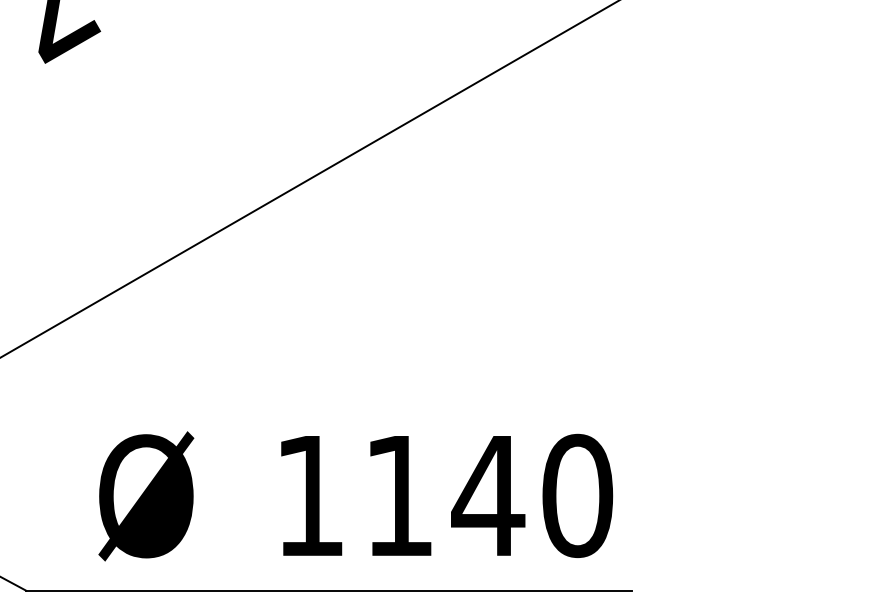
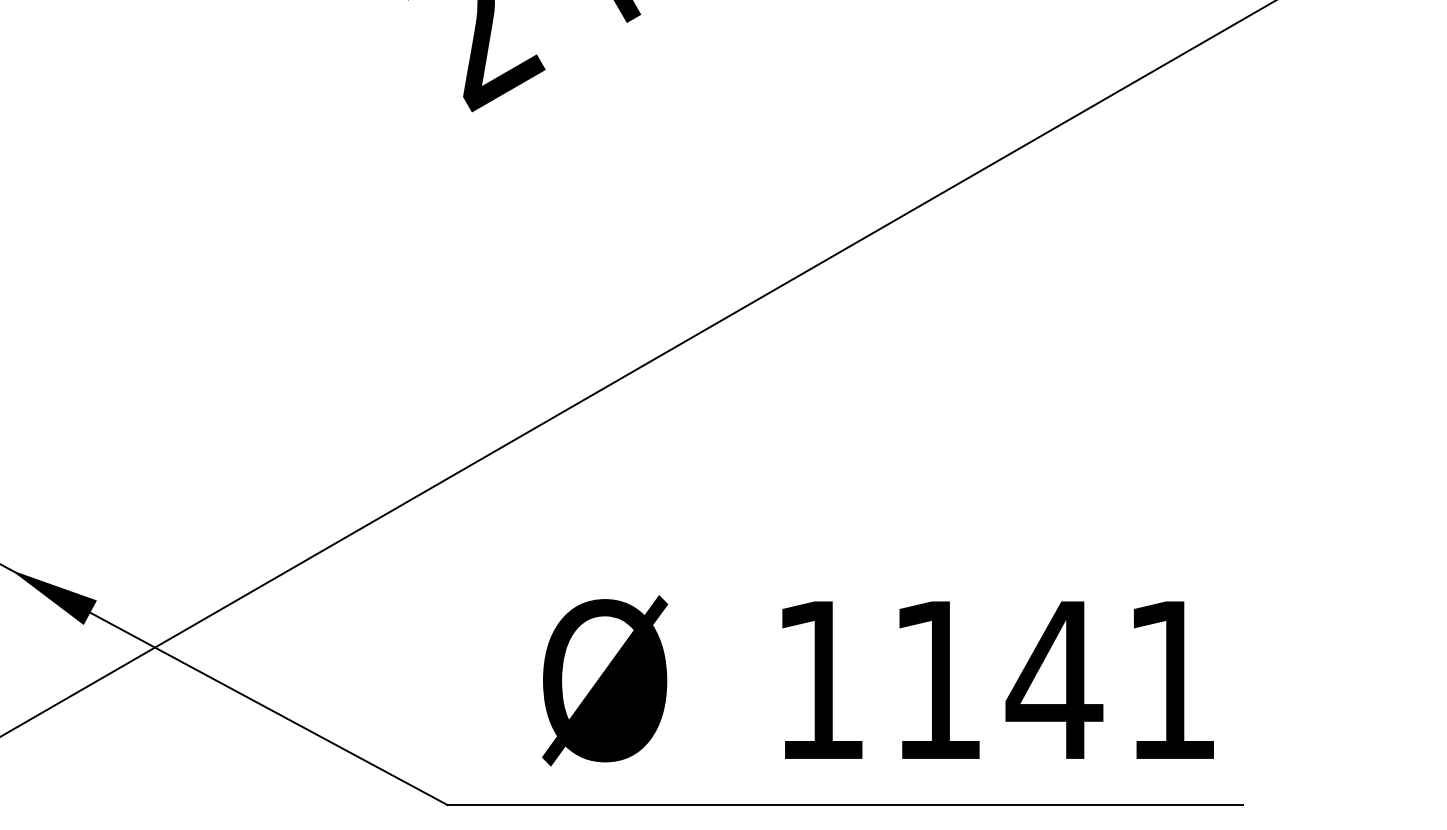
text: (577, 495) -> (1171, 679), 1140 -> 1141

